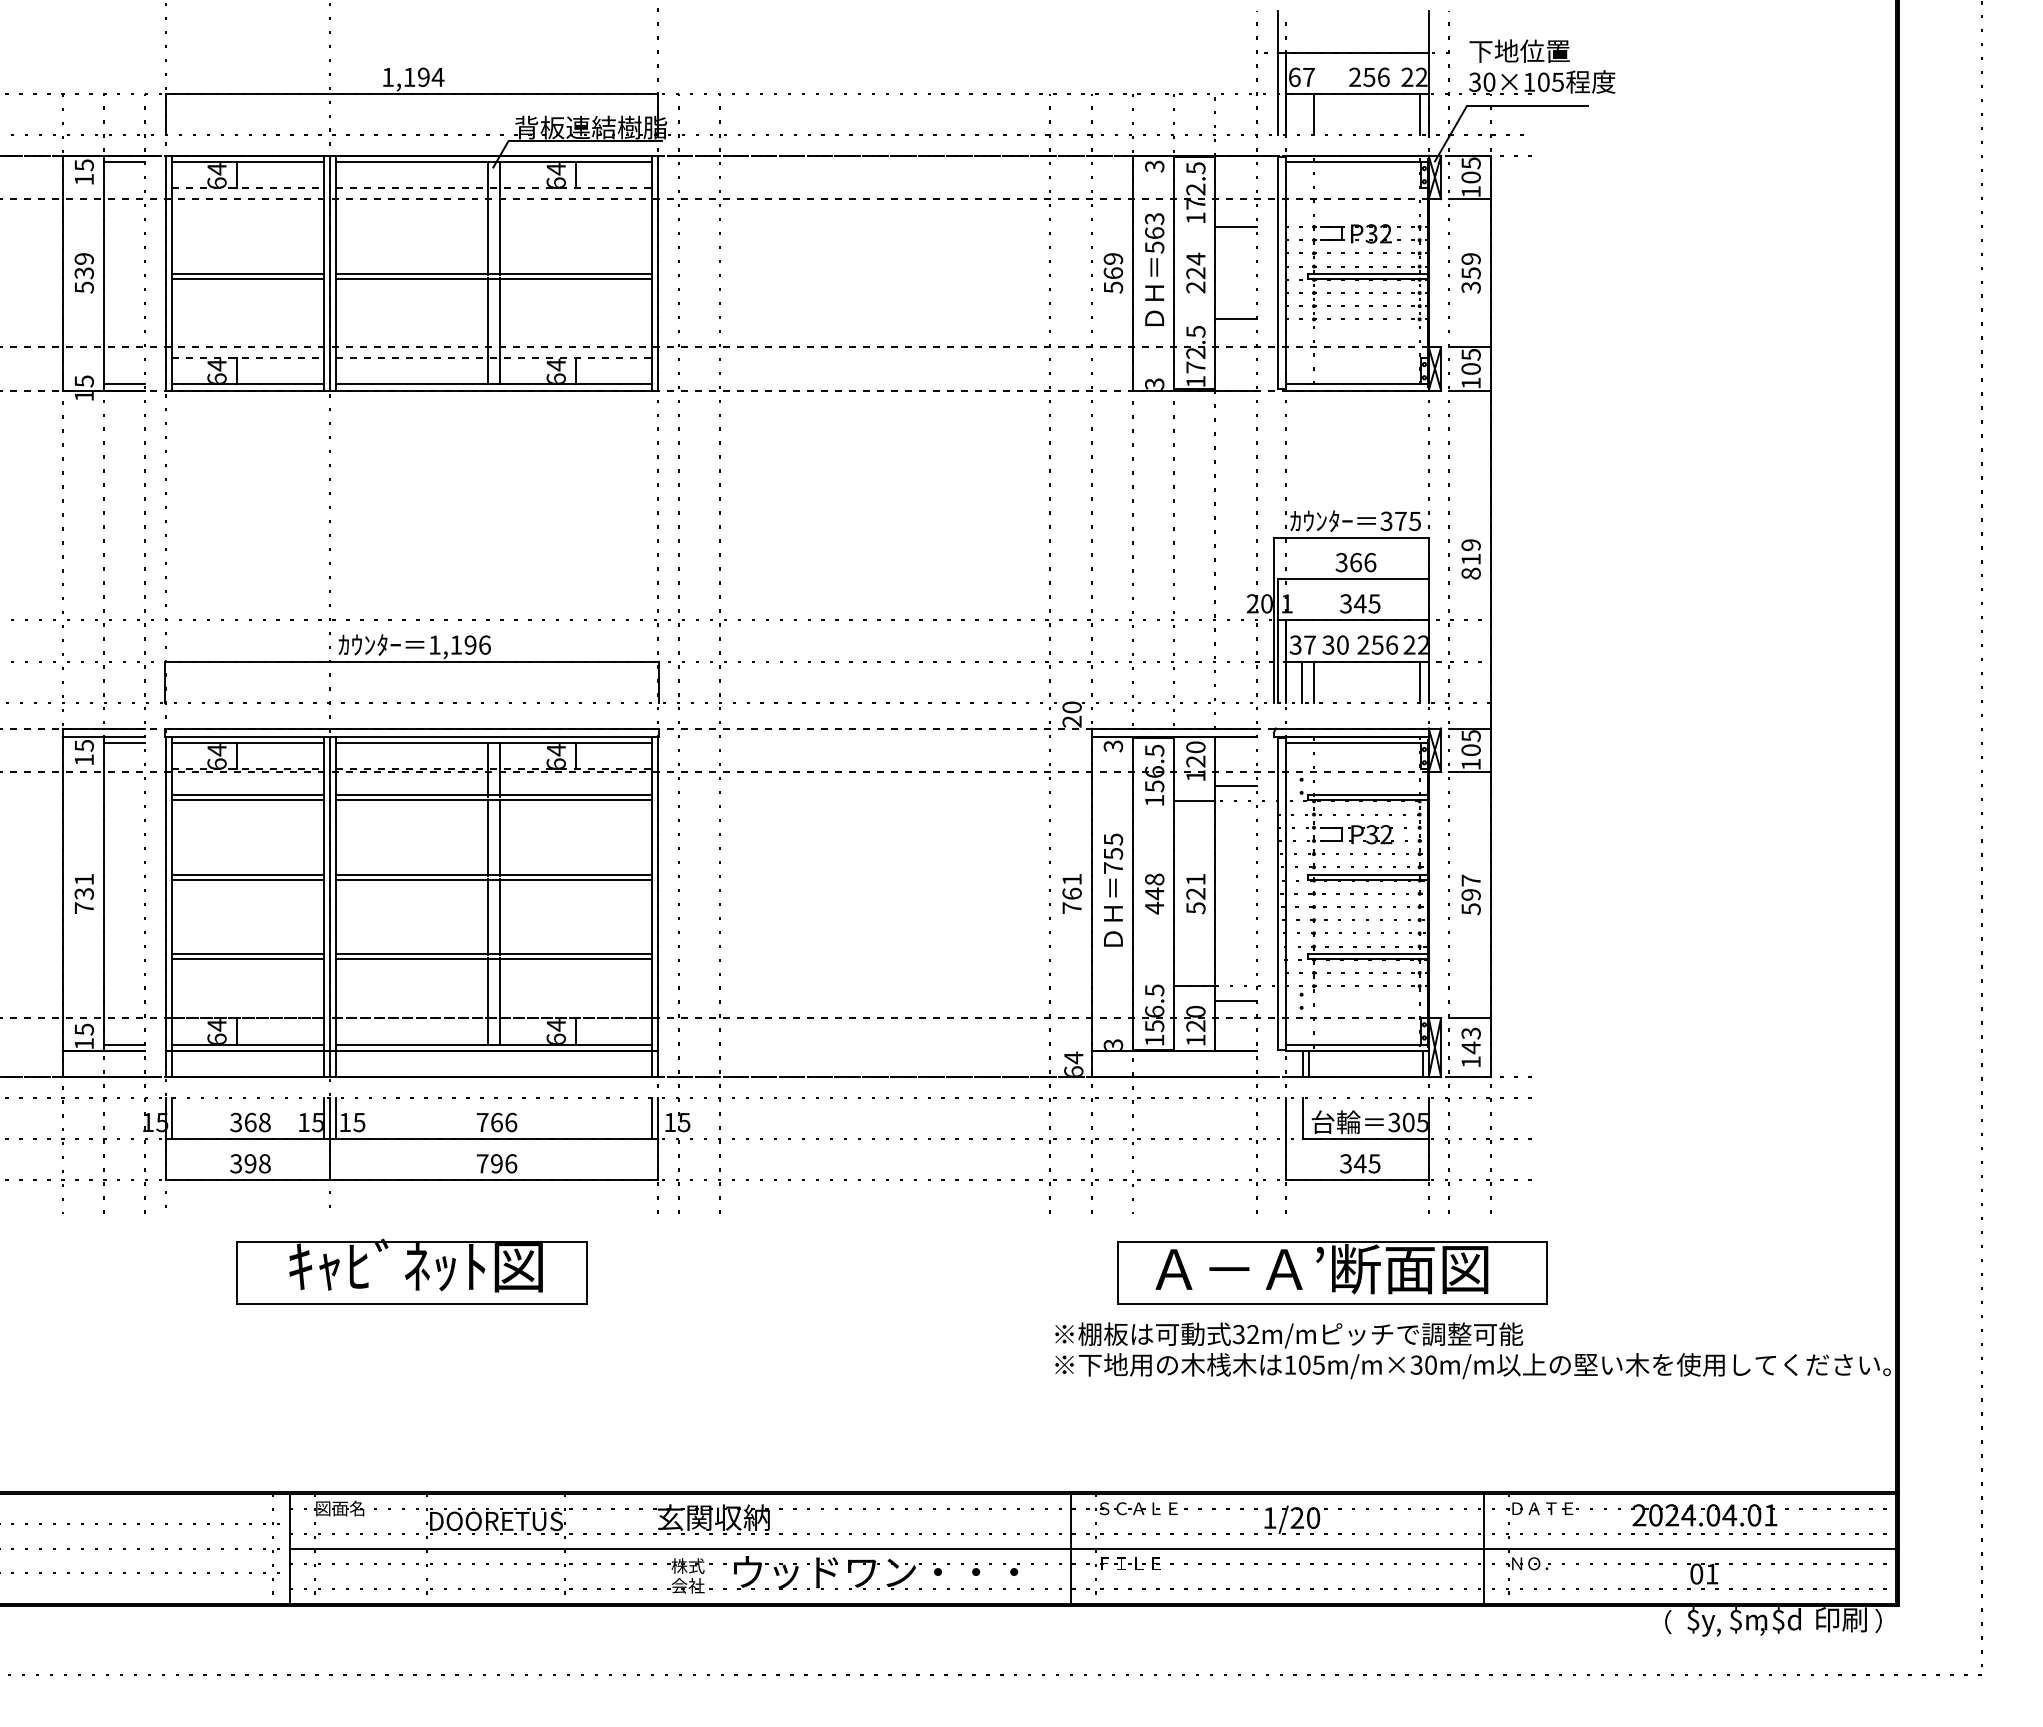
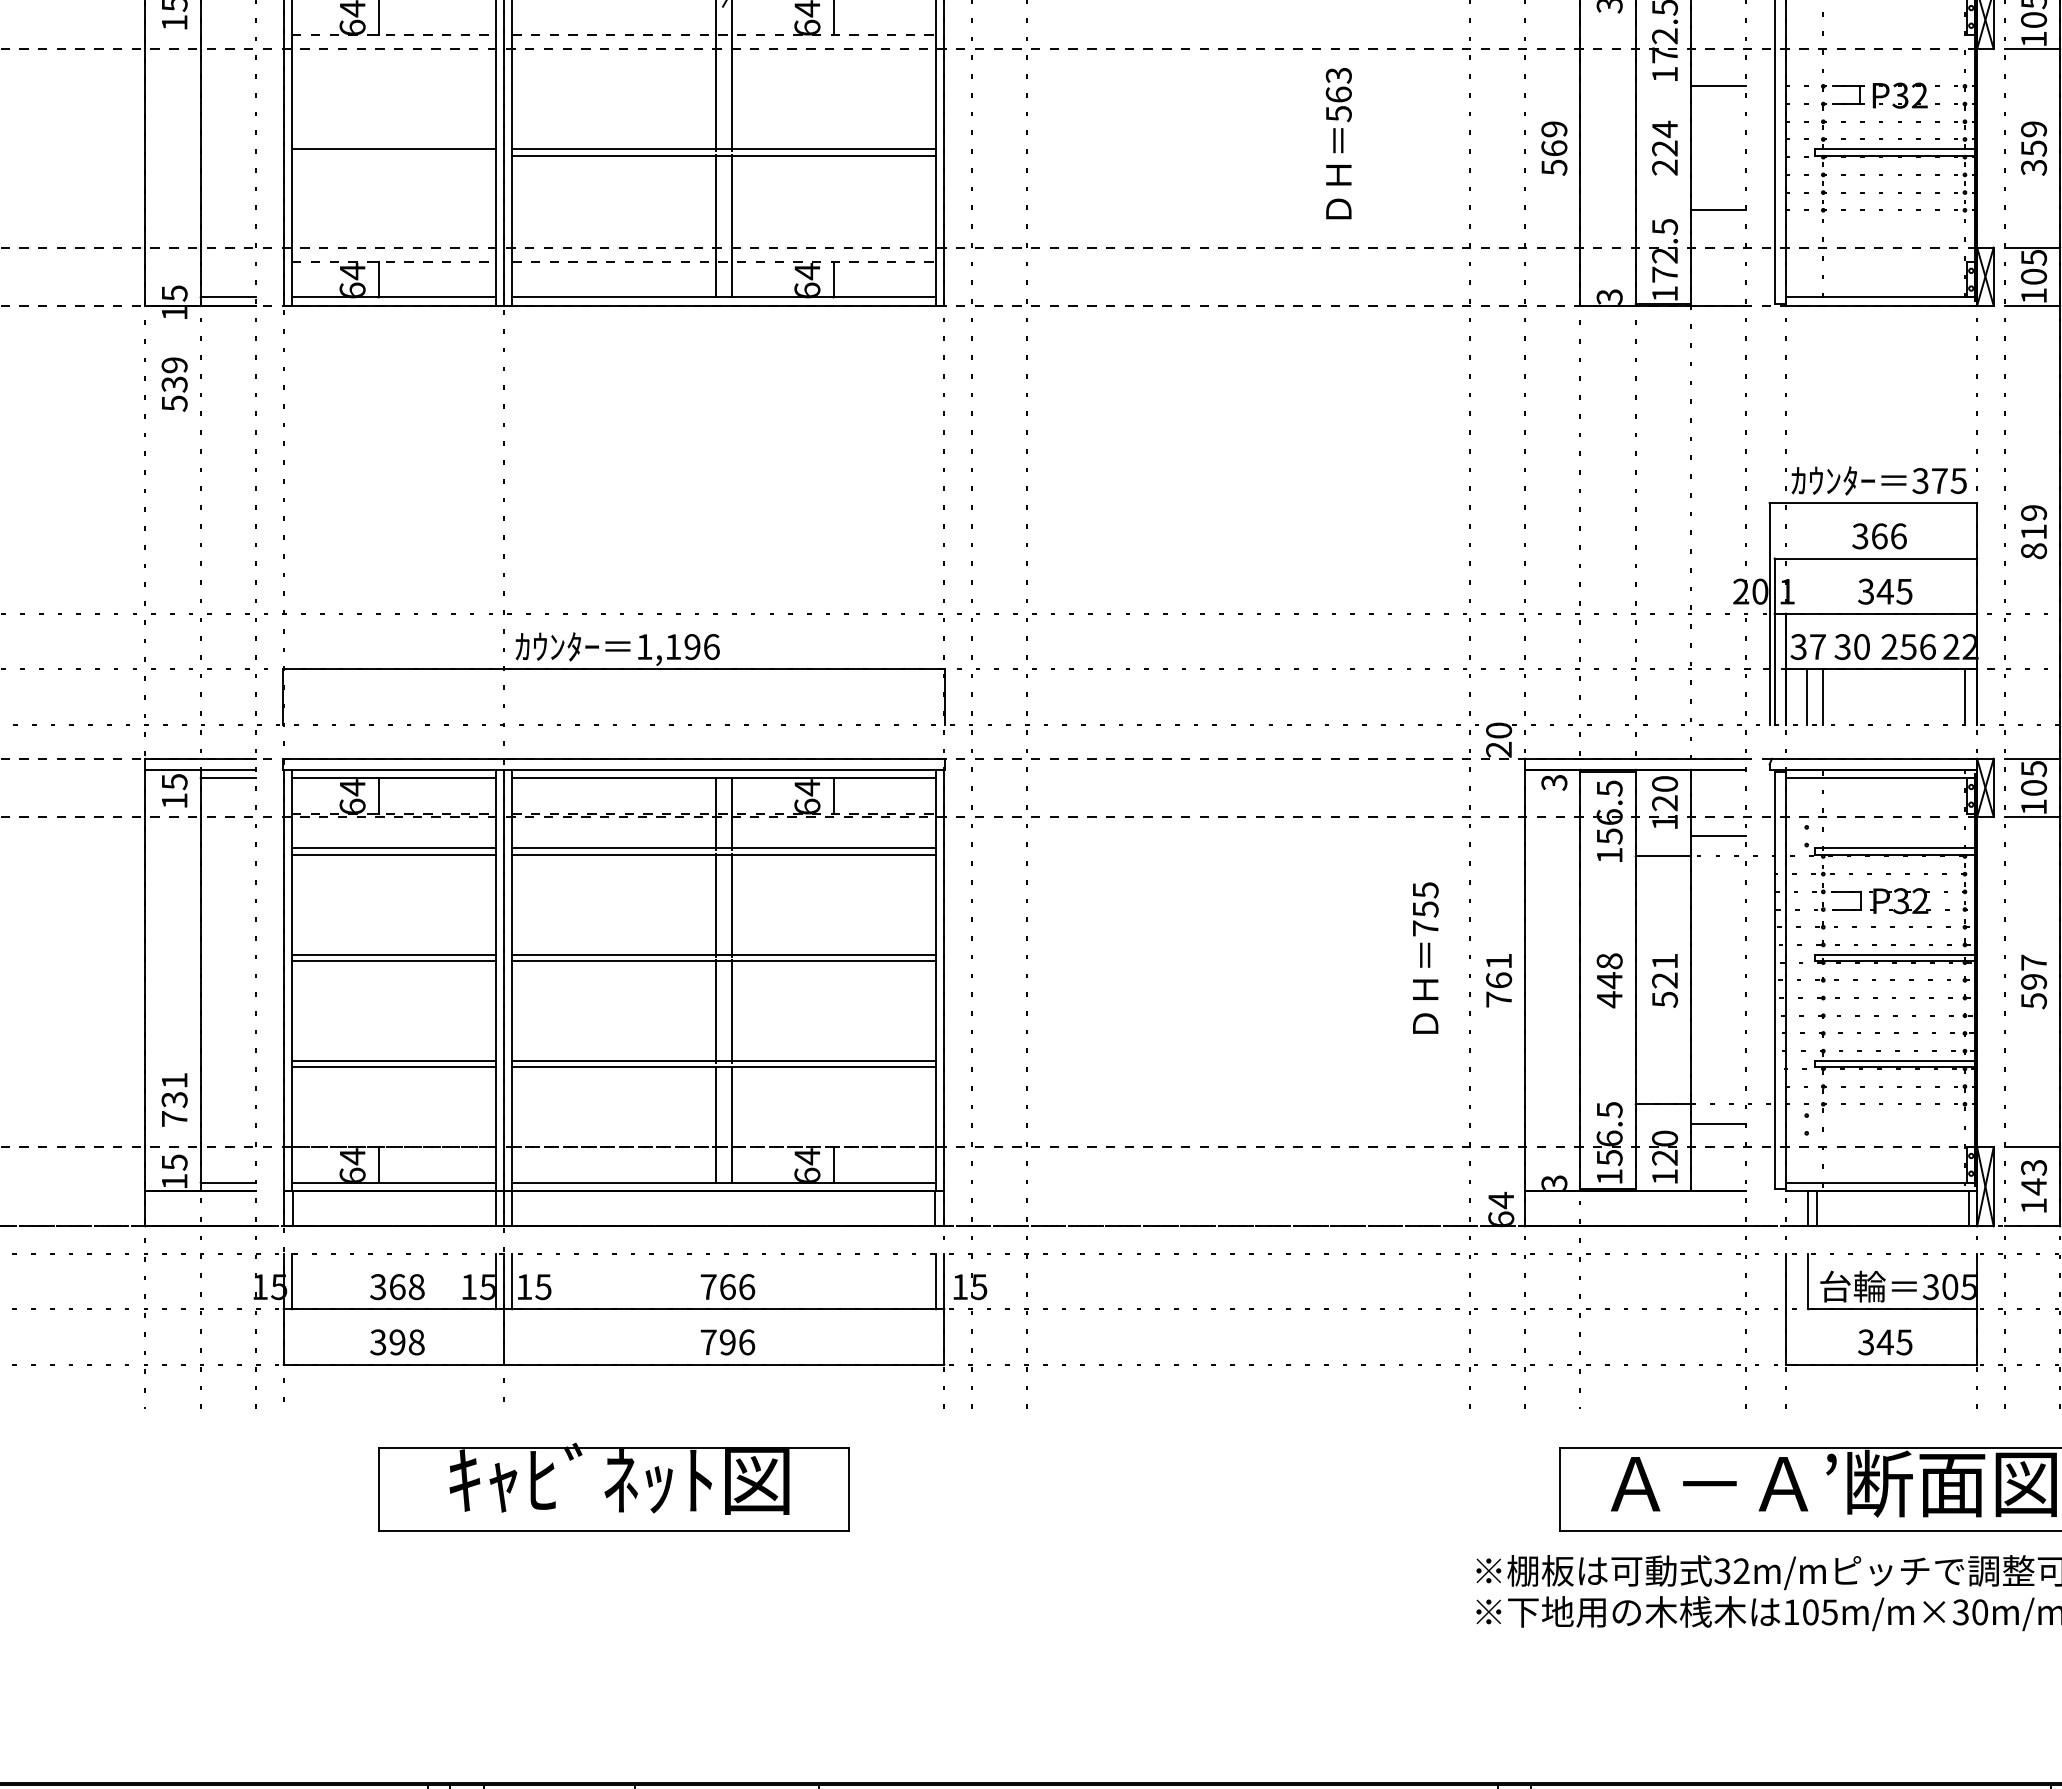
text: (1154, 269) -> (1338, 143), moved
text: (83, 273) -> (173, 384), moved
line: (247, 278) -> (393, 155), removed
text: (1113, 889) -> (1425, 957), moved
text: (83, 893) -> (173, 1099), moved

